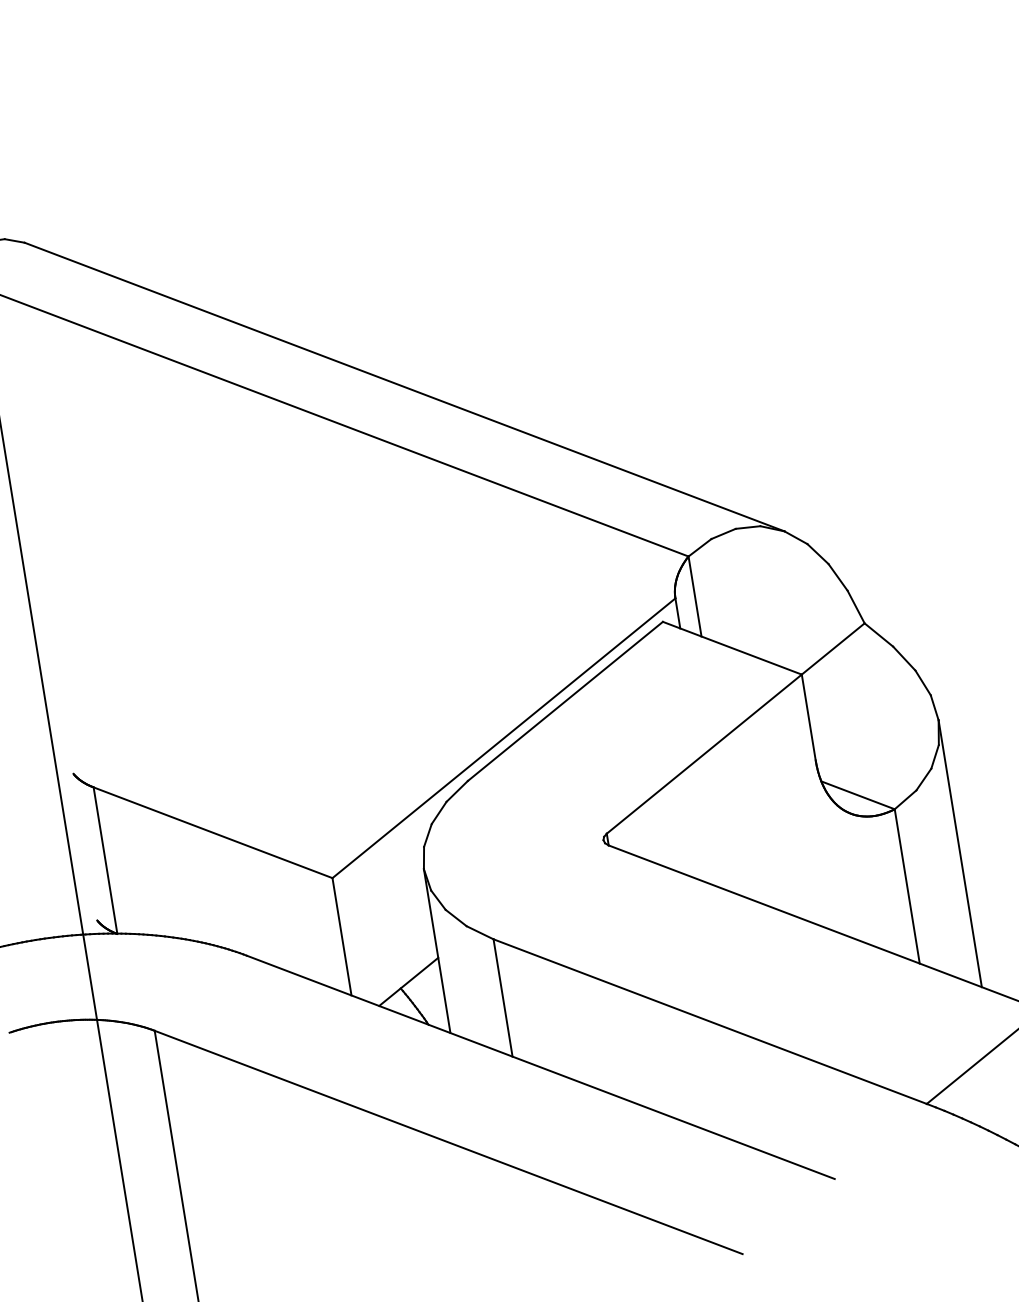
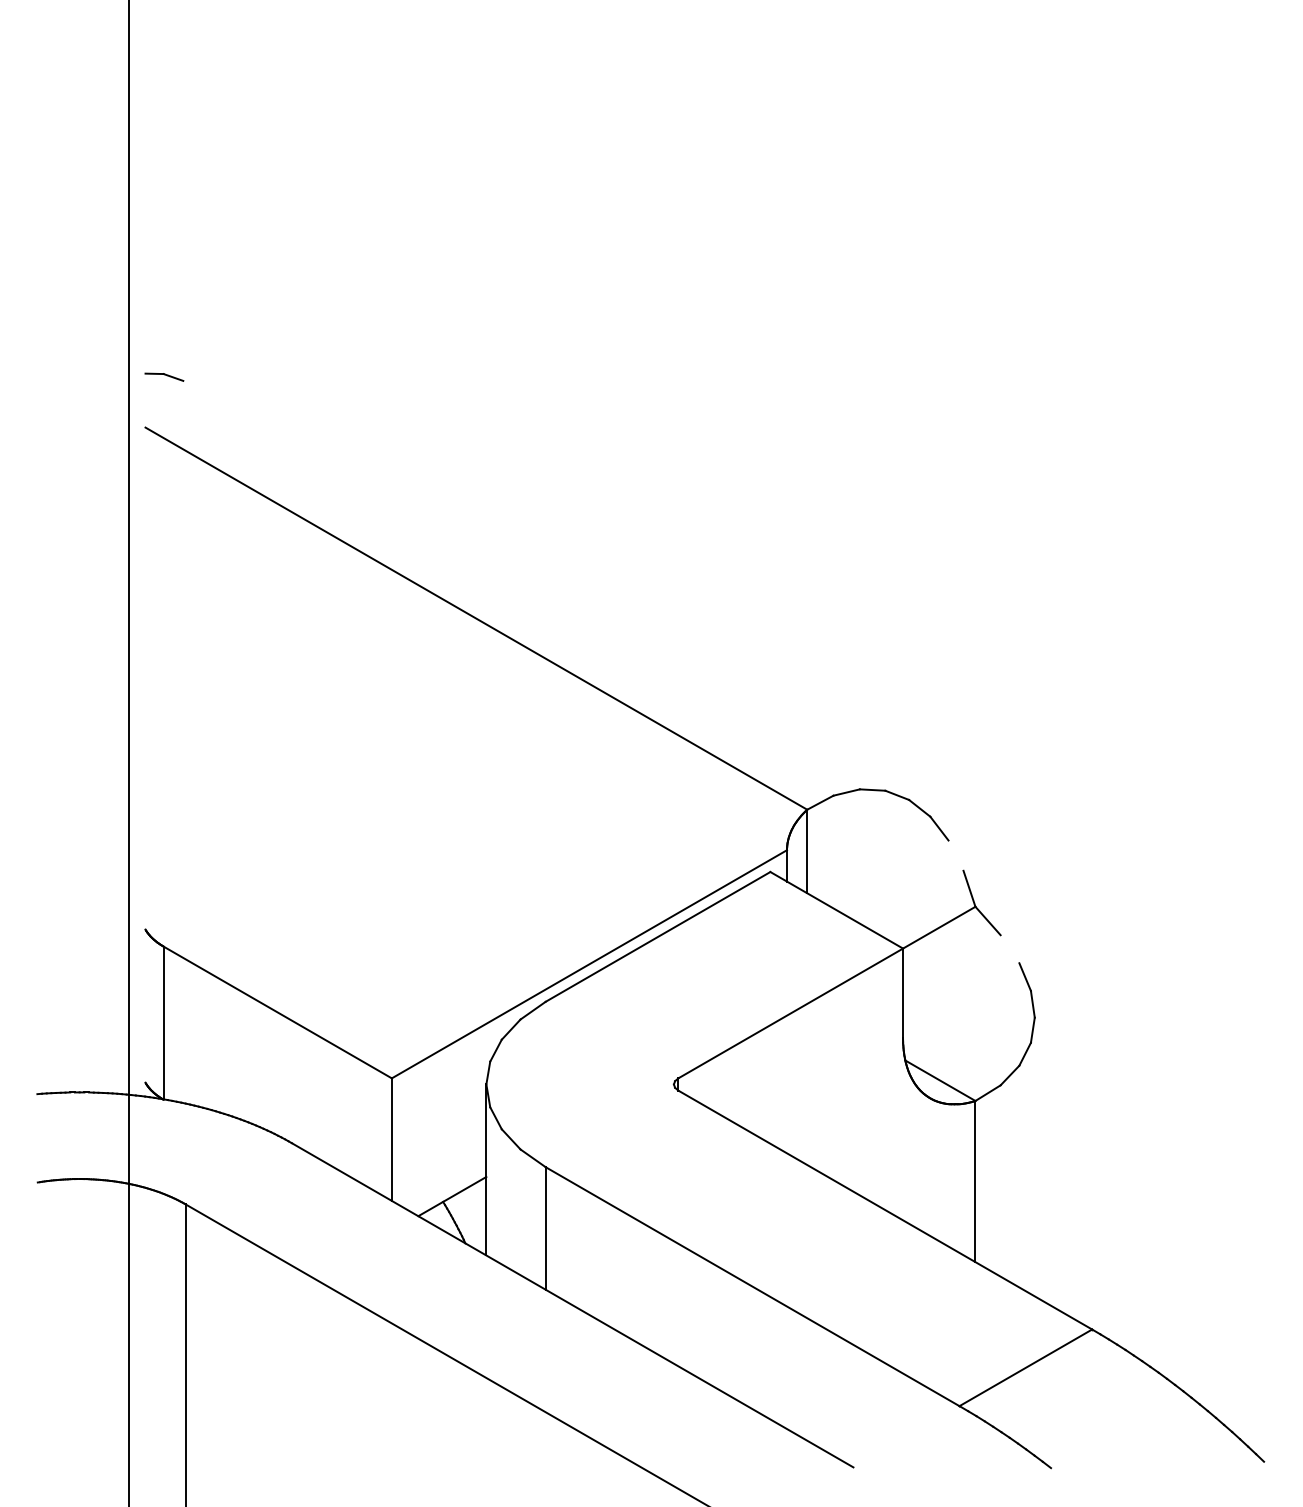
line: (404, 386) -> (546, 589), removed
line: (837, 577) -> (955, 855), removed
line: (903, 658) -> (1009, 949), removed
line: (959, 853) -> (1034, 1156), removed

